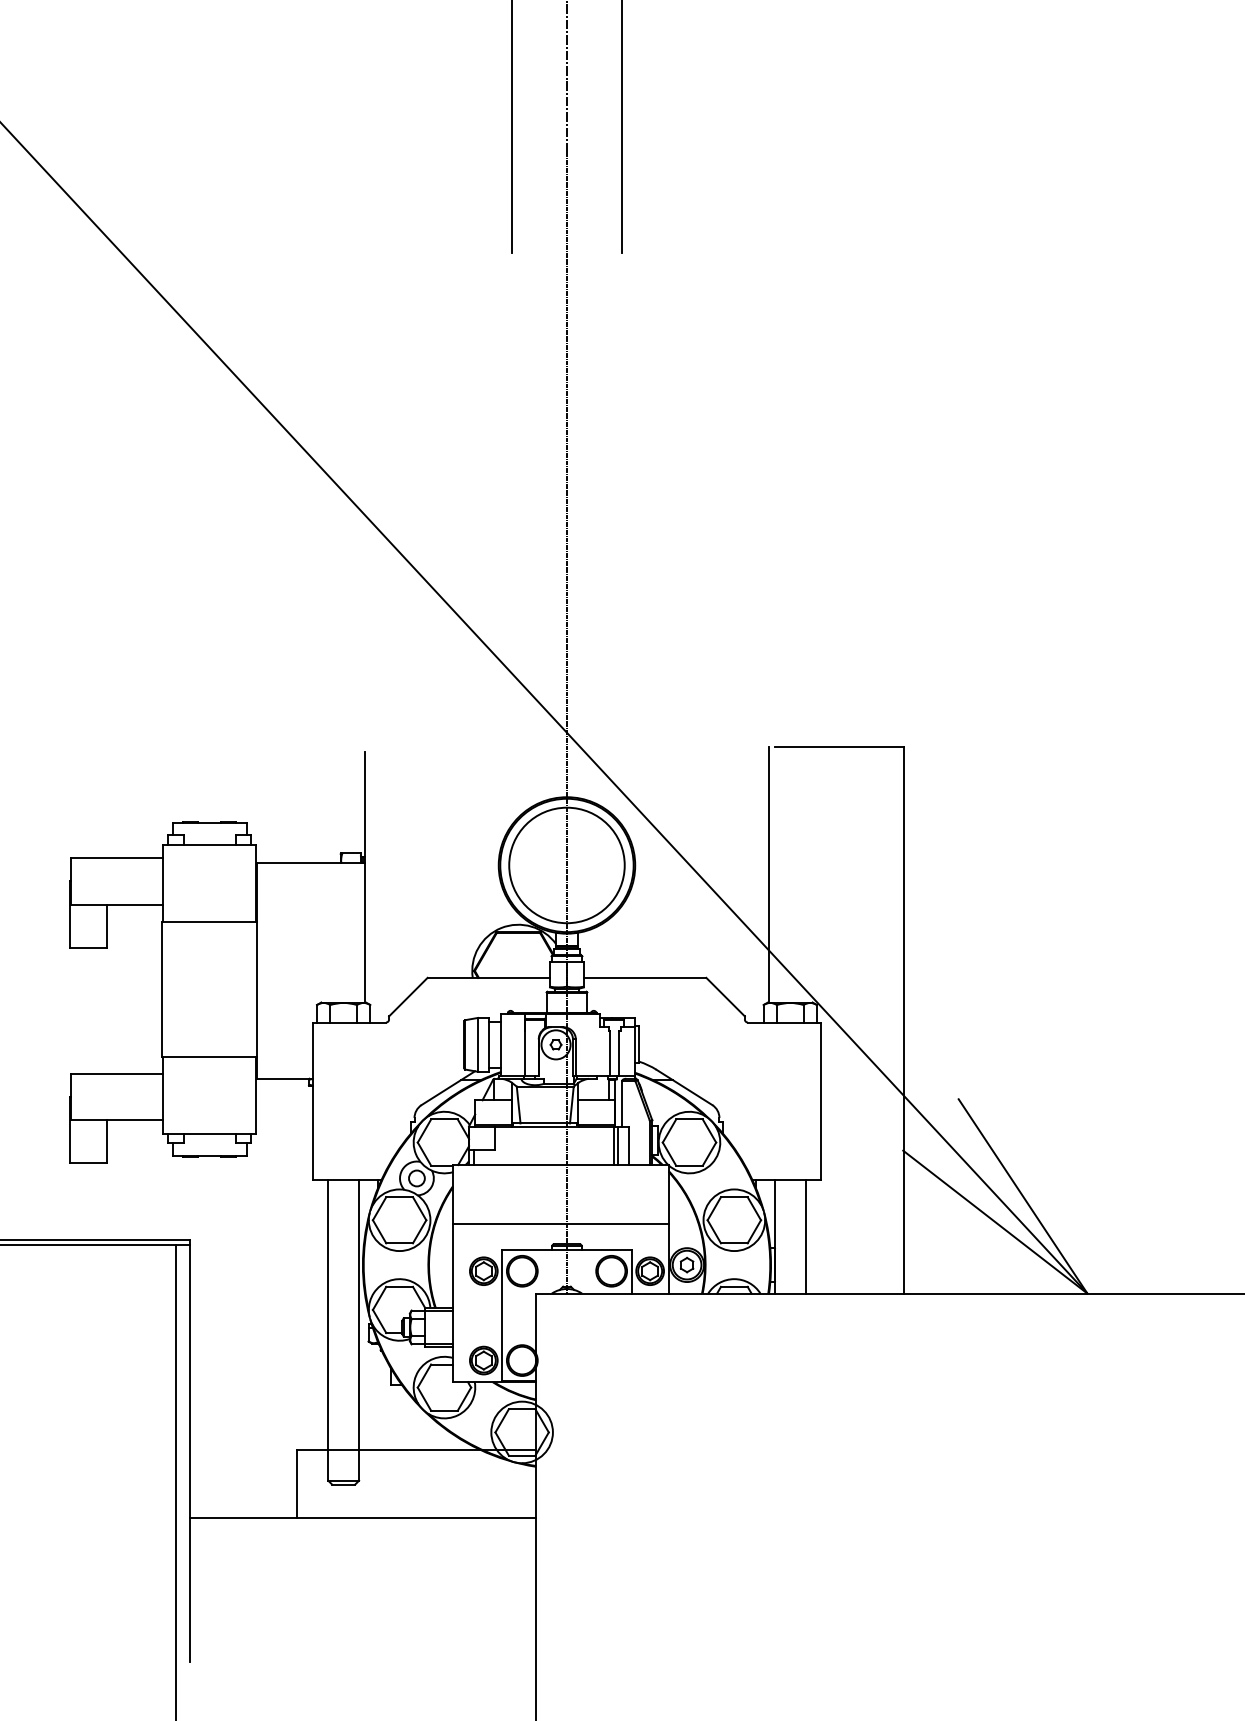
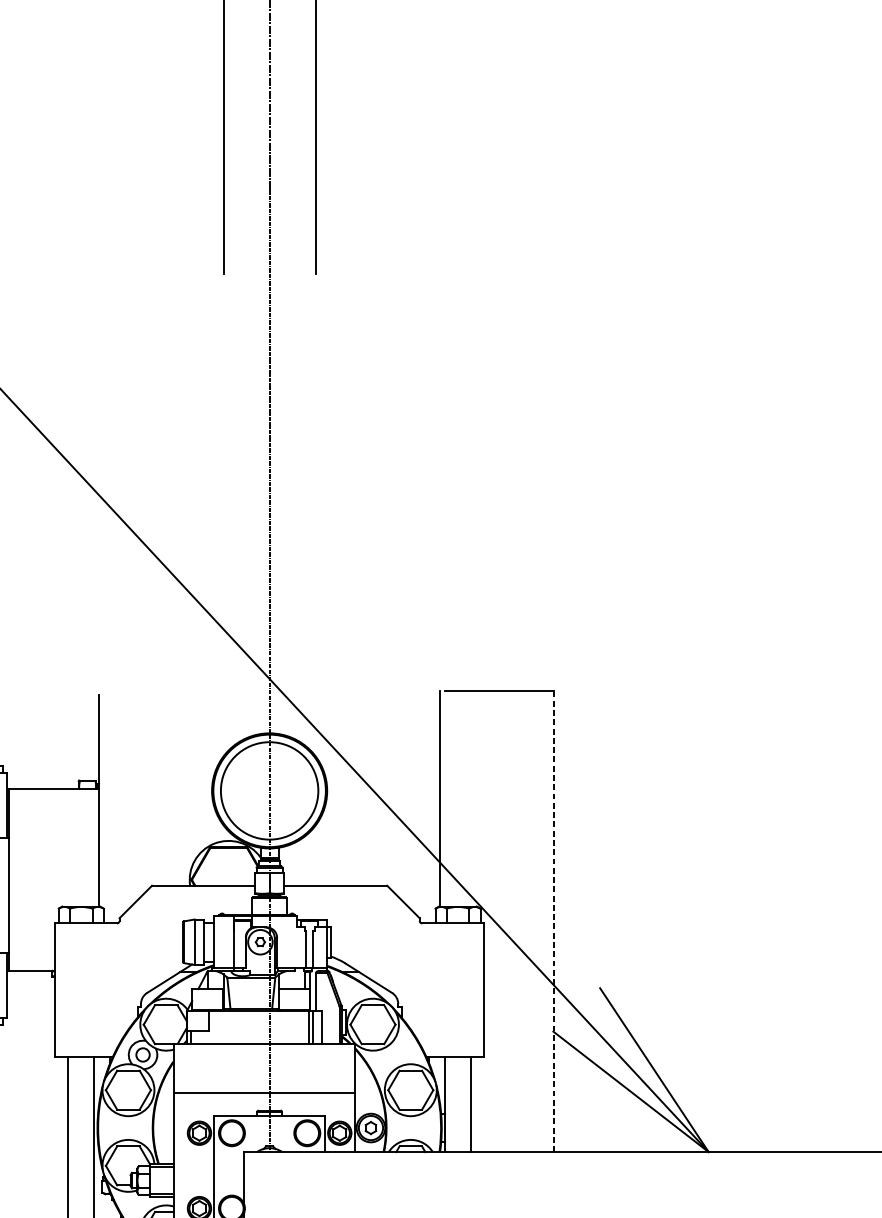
line: (903, 1019) -> (553, 920), solid -> dashed

